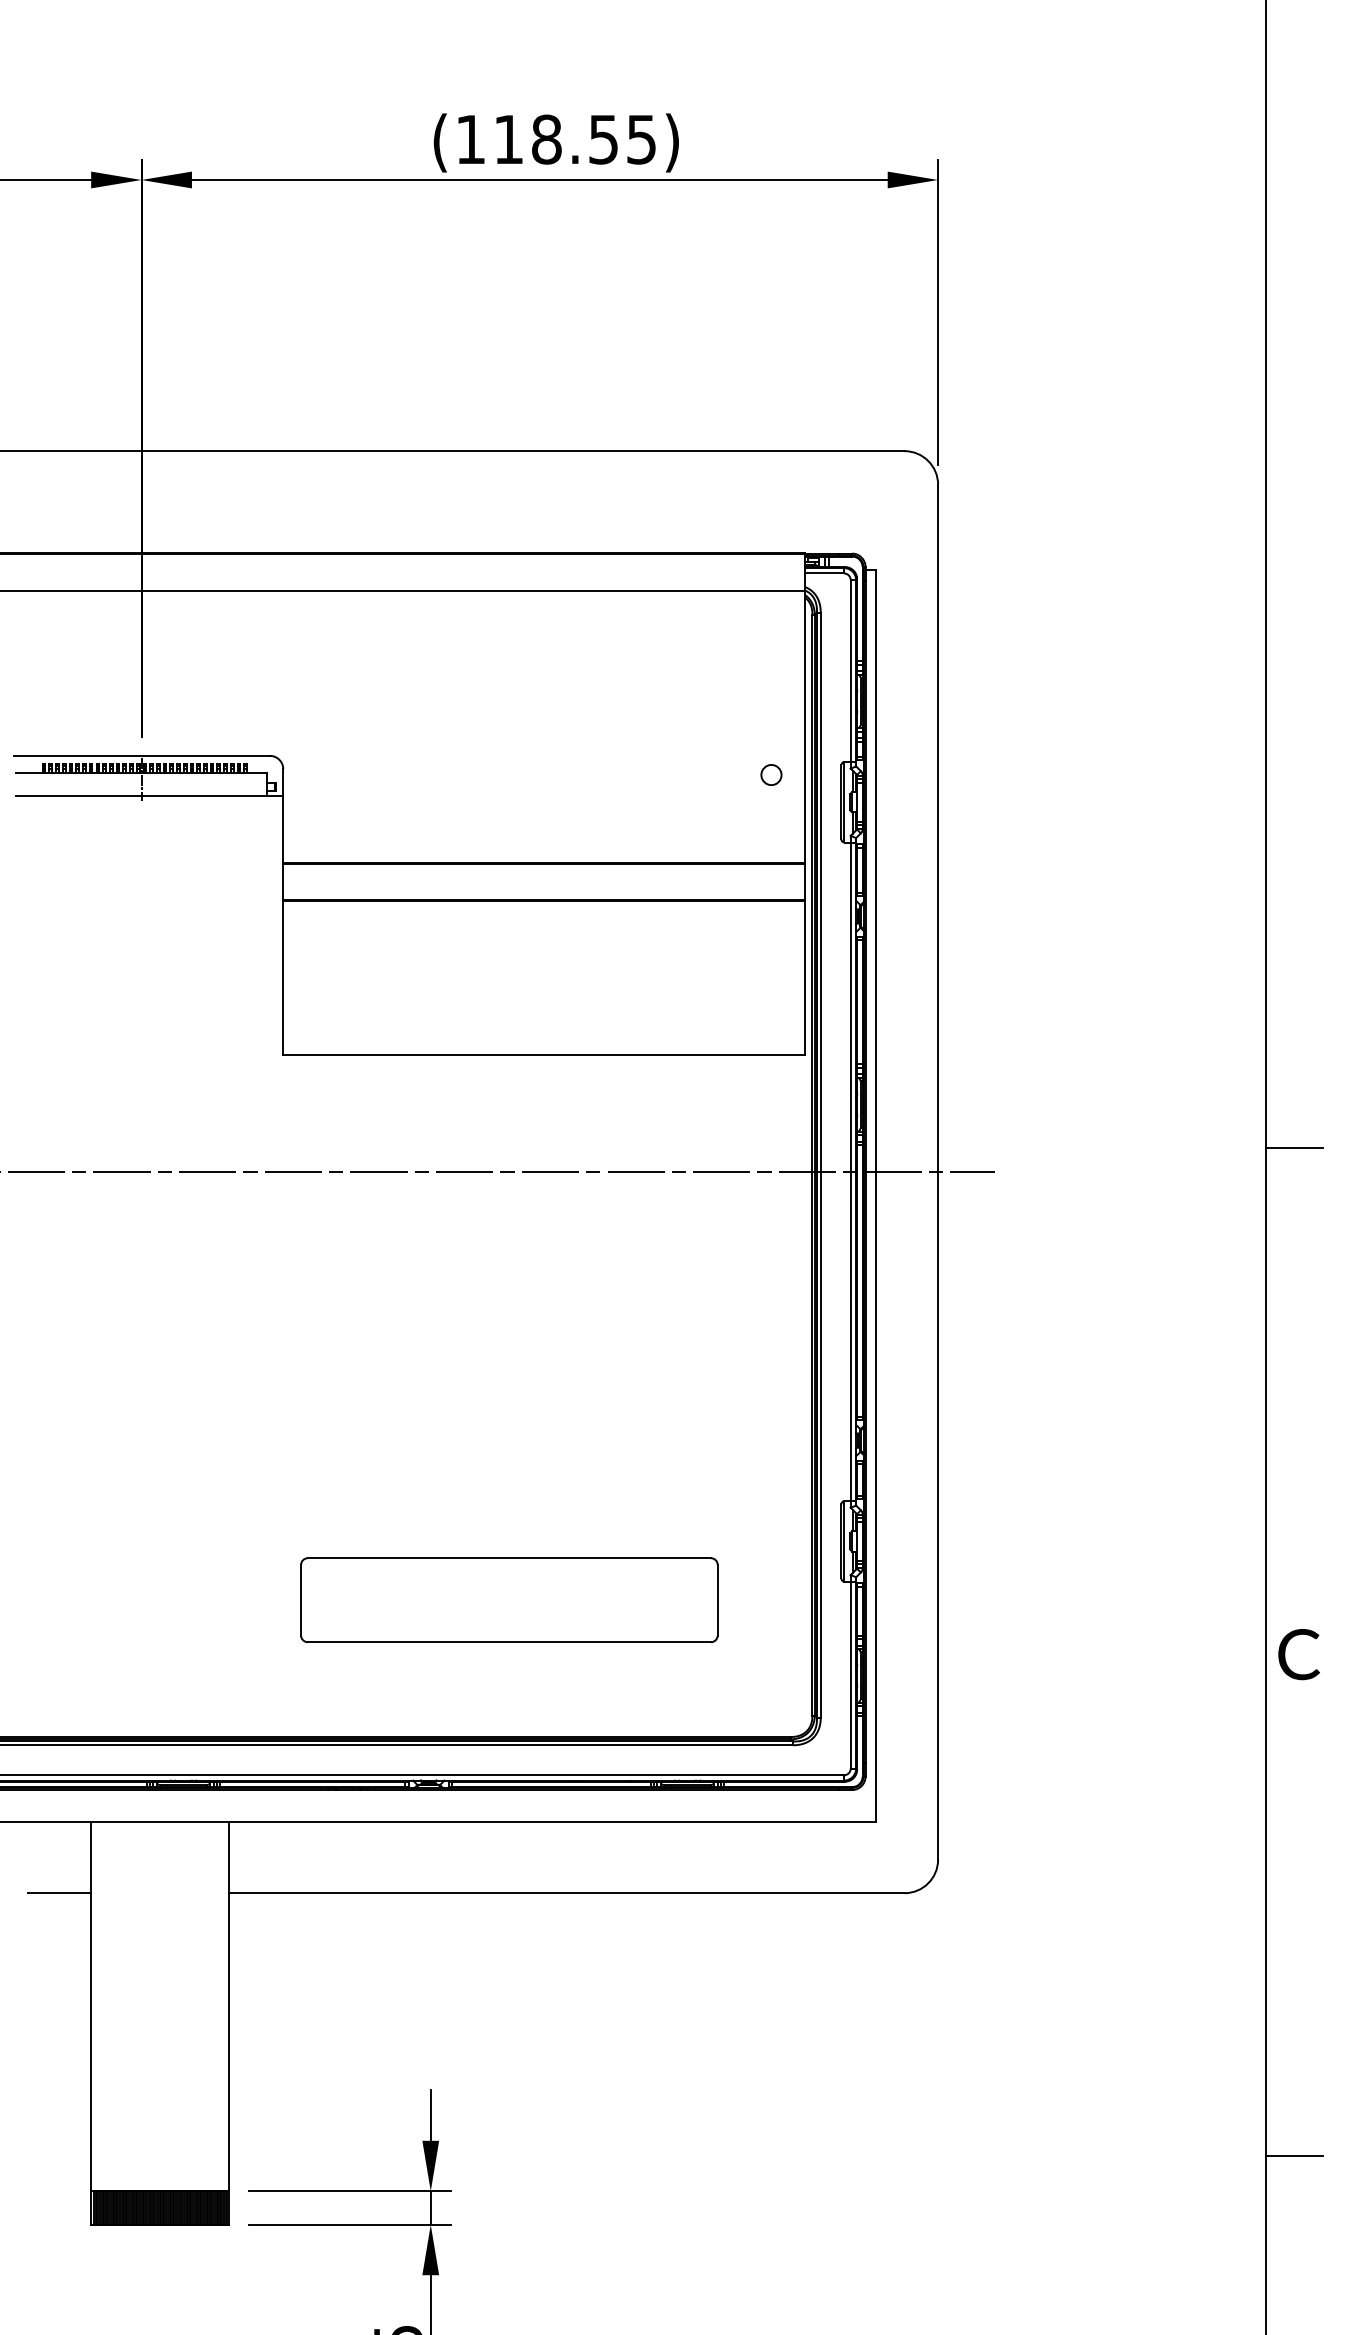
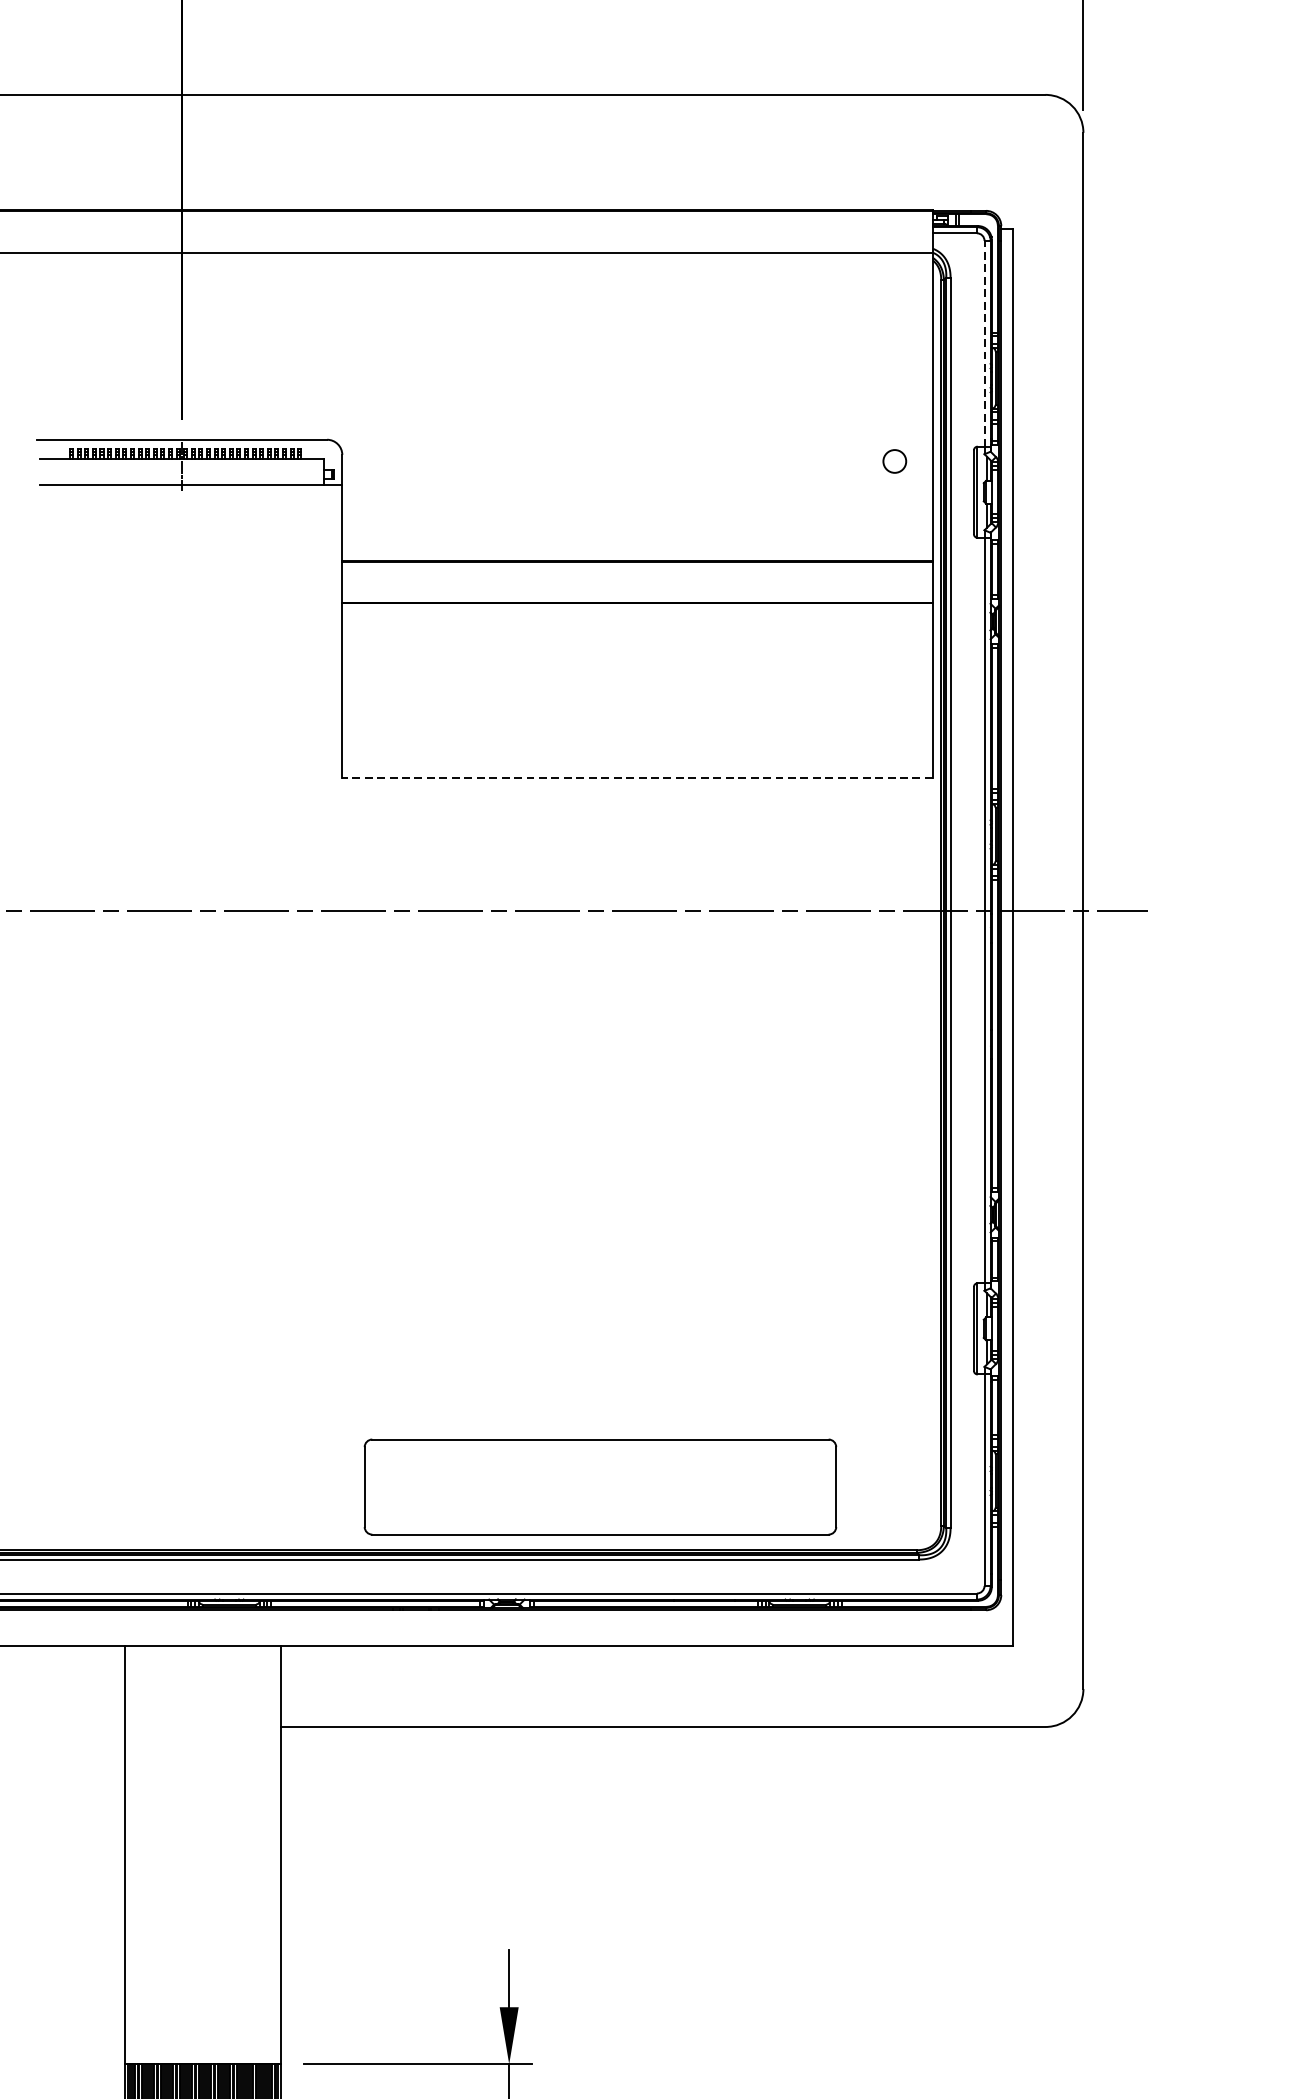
line: (850, 671) -> (984, 344), solid -> dashed
line: (544, 1054) -> (637, 777), solid -> dashed
part: (509, 1600) -> (600, 1487), moved
line: (59, 1893) -> (89, 1727), removed

